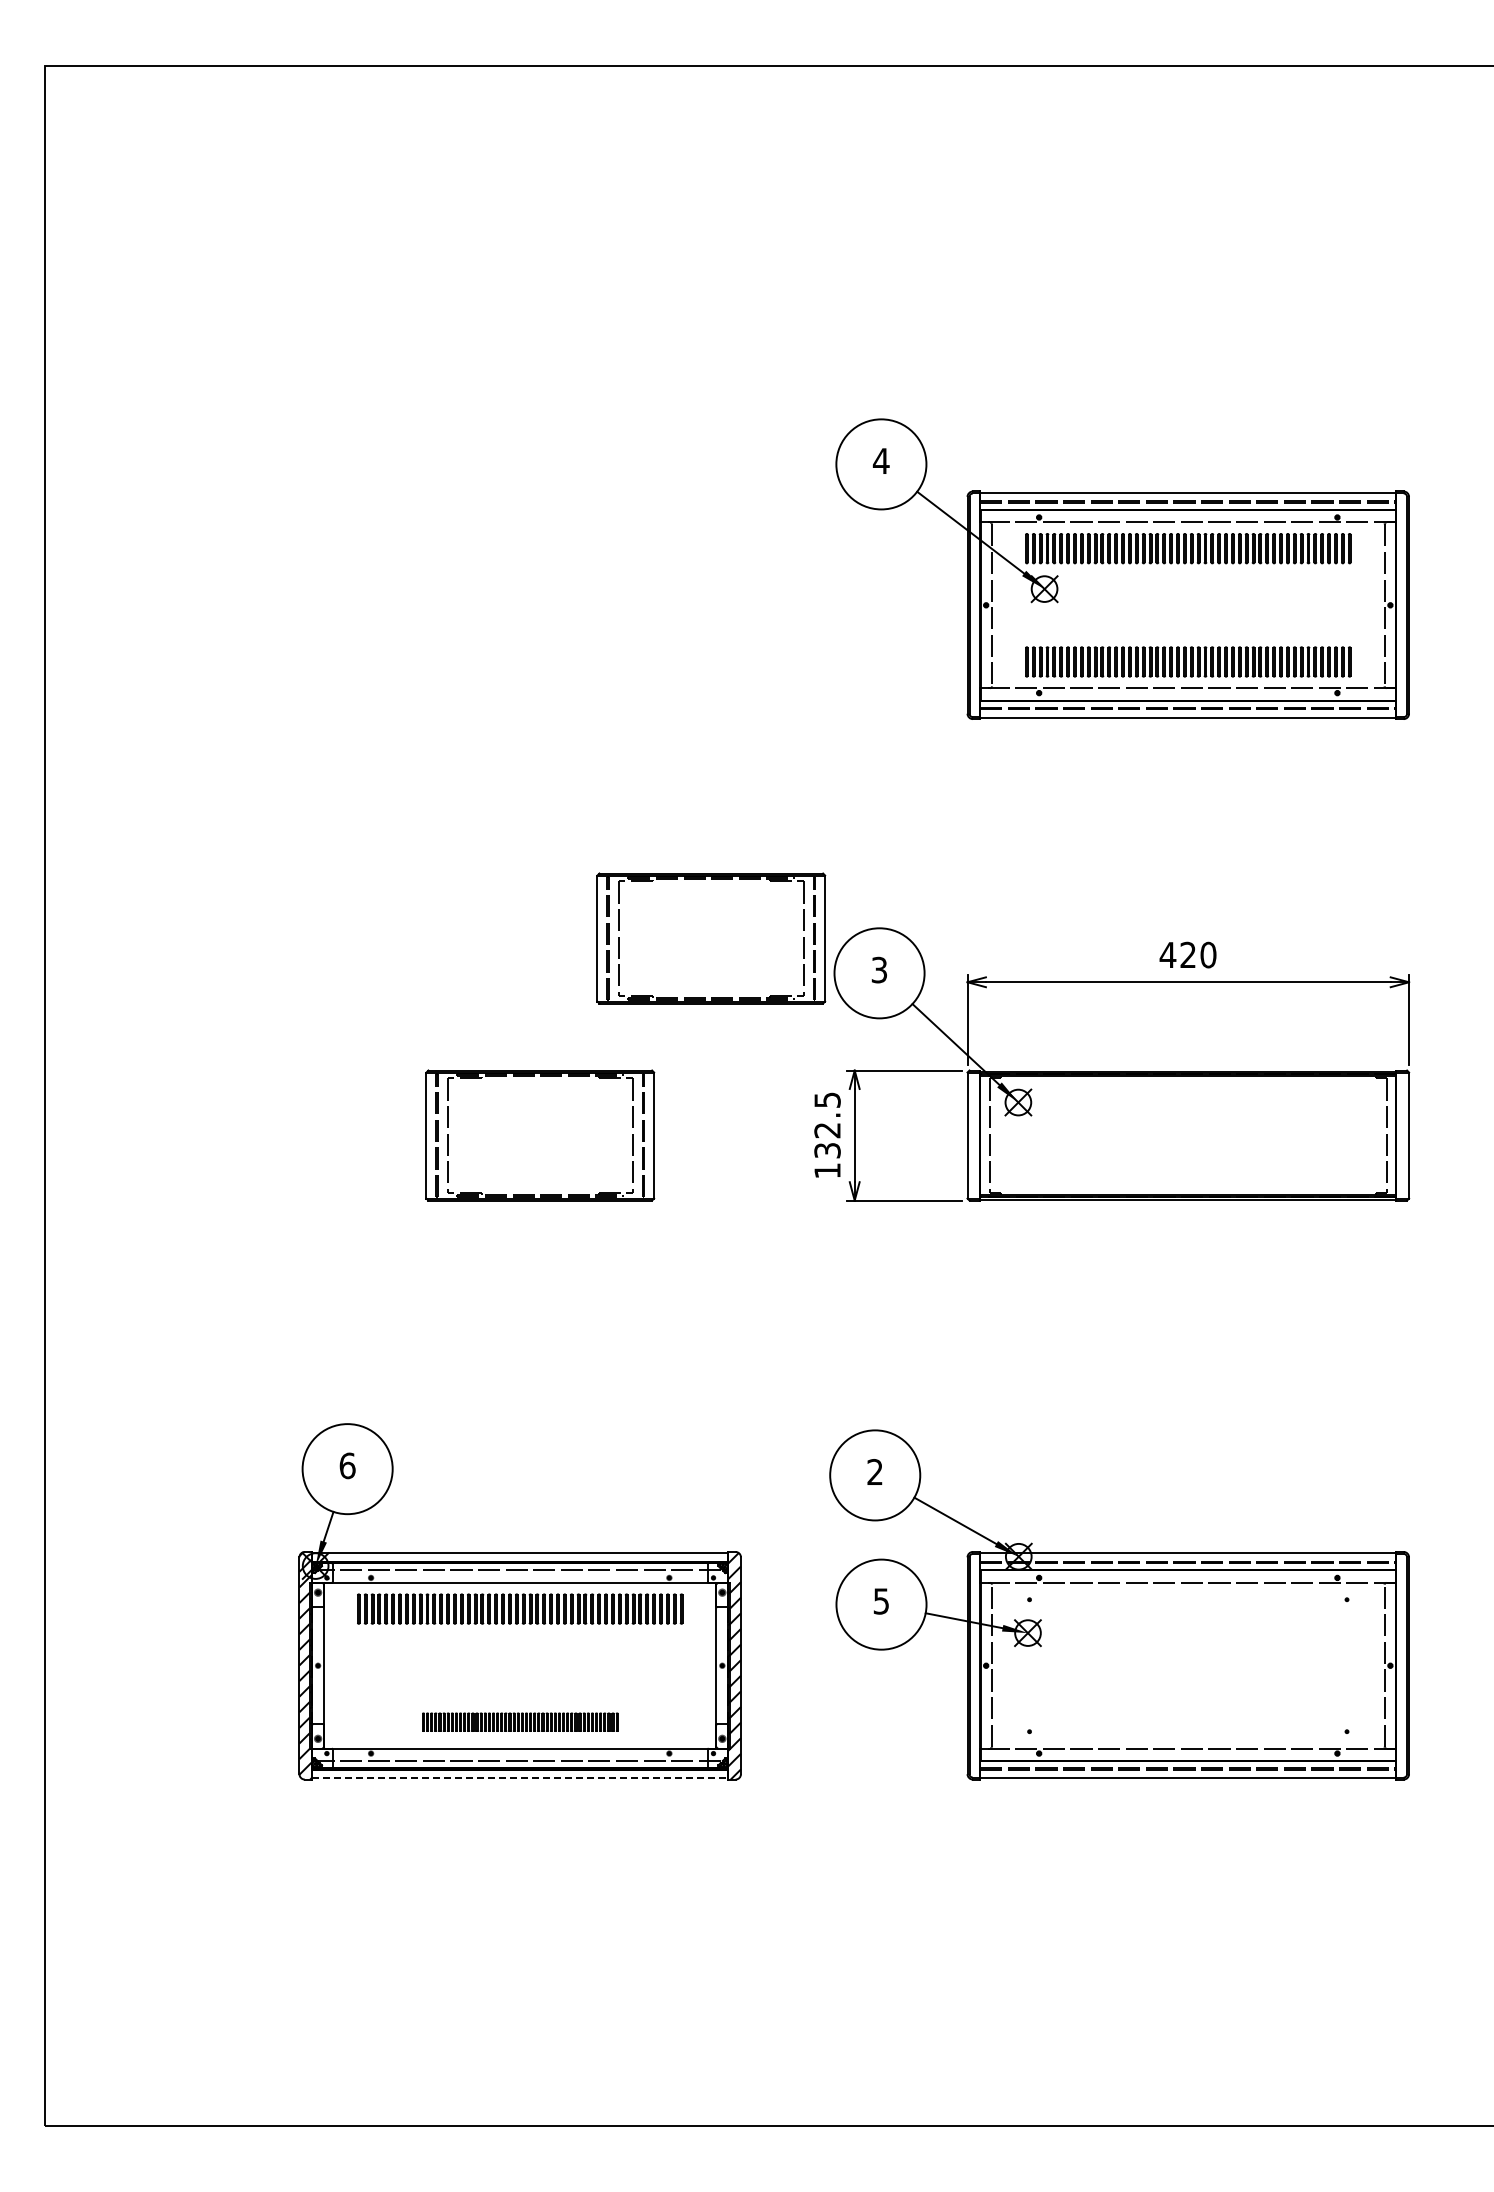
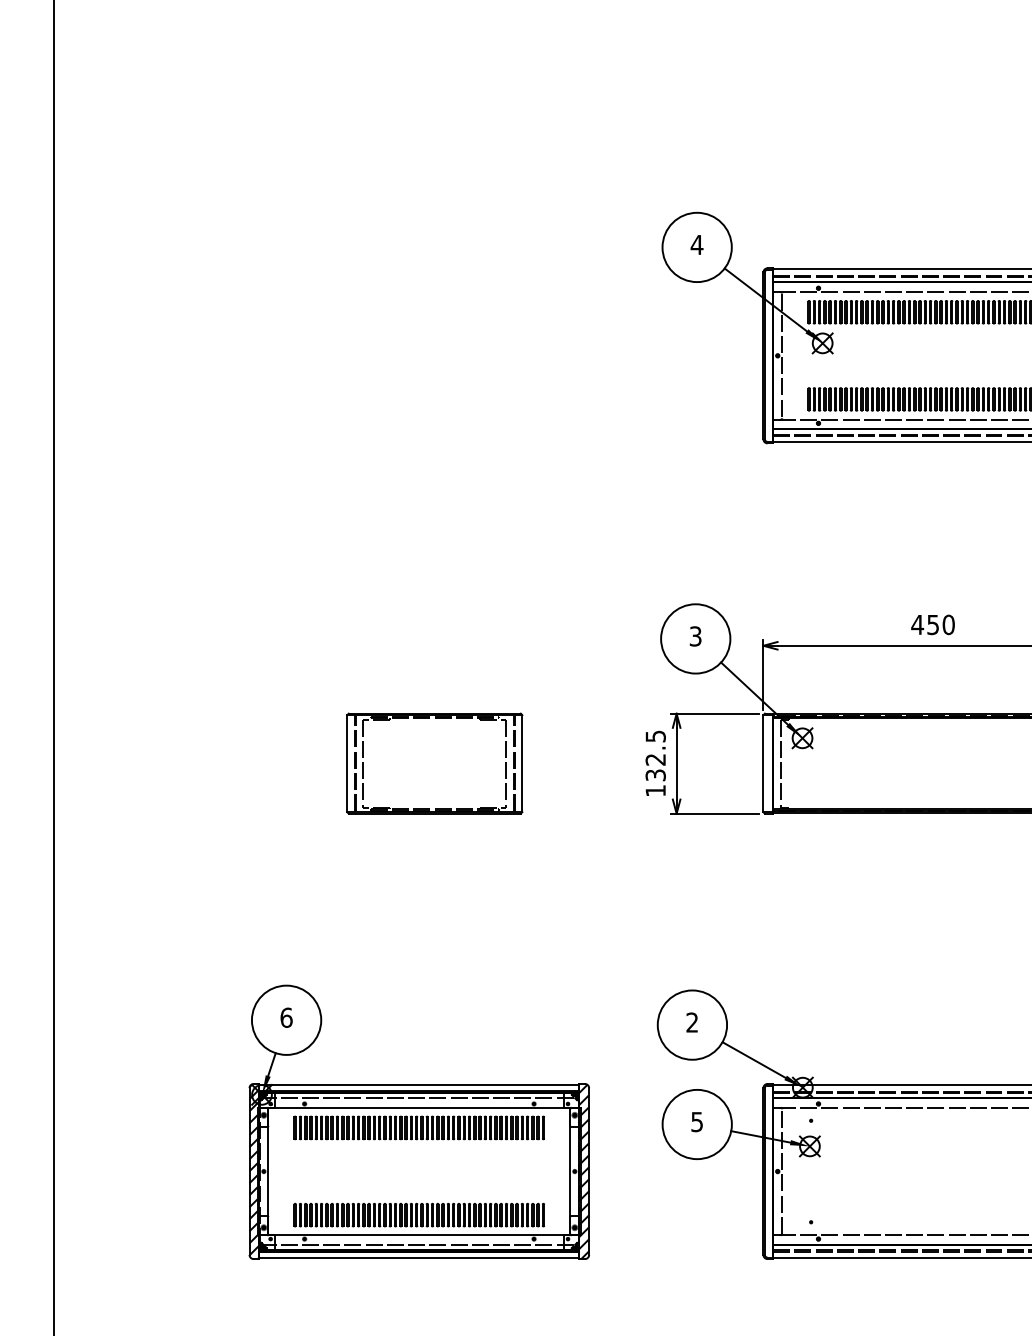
part: (711, 938) -> (566, 612), removed
text: (1187, 954) -> (932, 624), 420 -> 450
part: (520, 1721) -> (419, 1214), size x1.67
line: (520, 1778) -> (419, 1258), dashed -> solid

